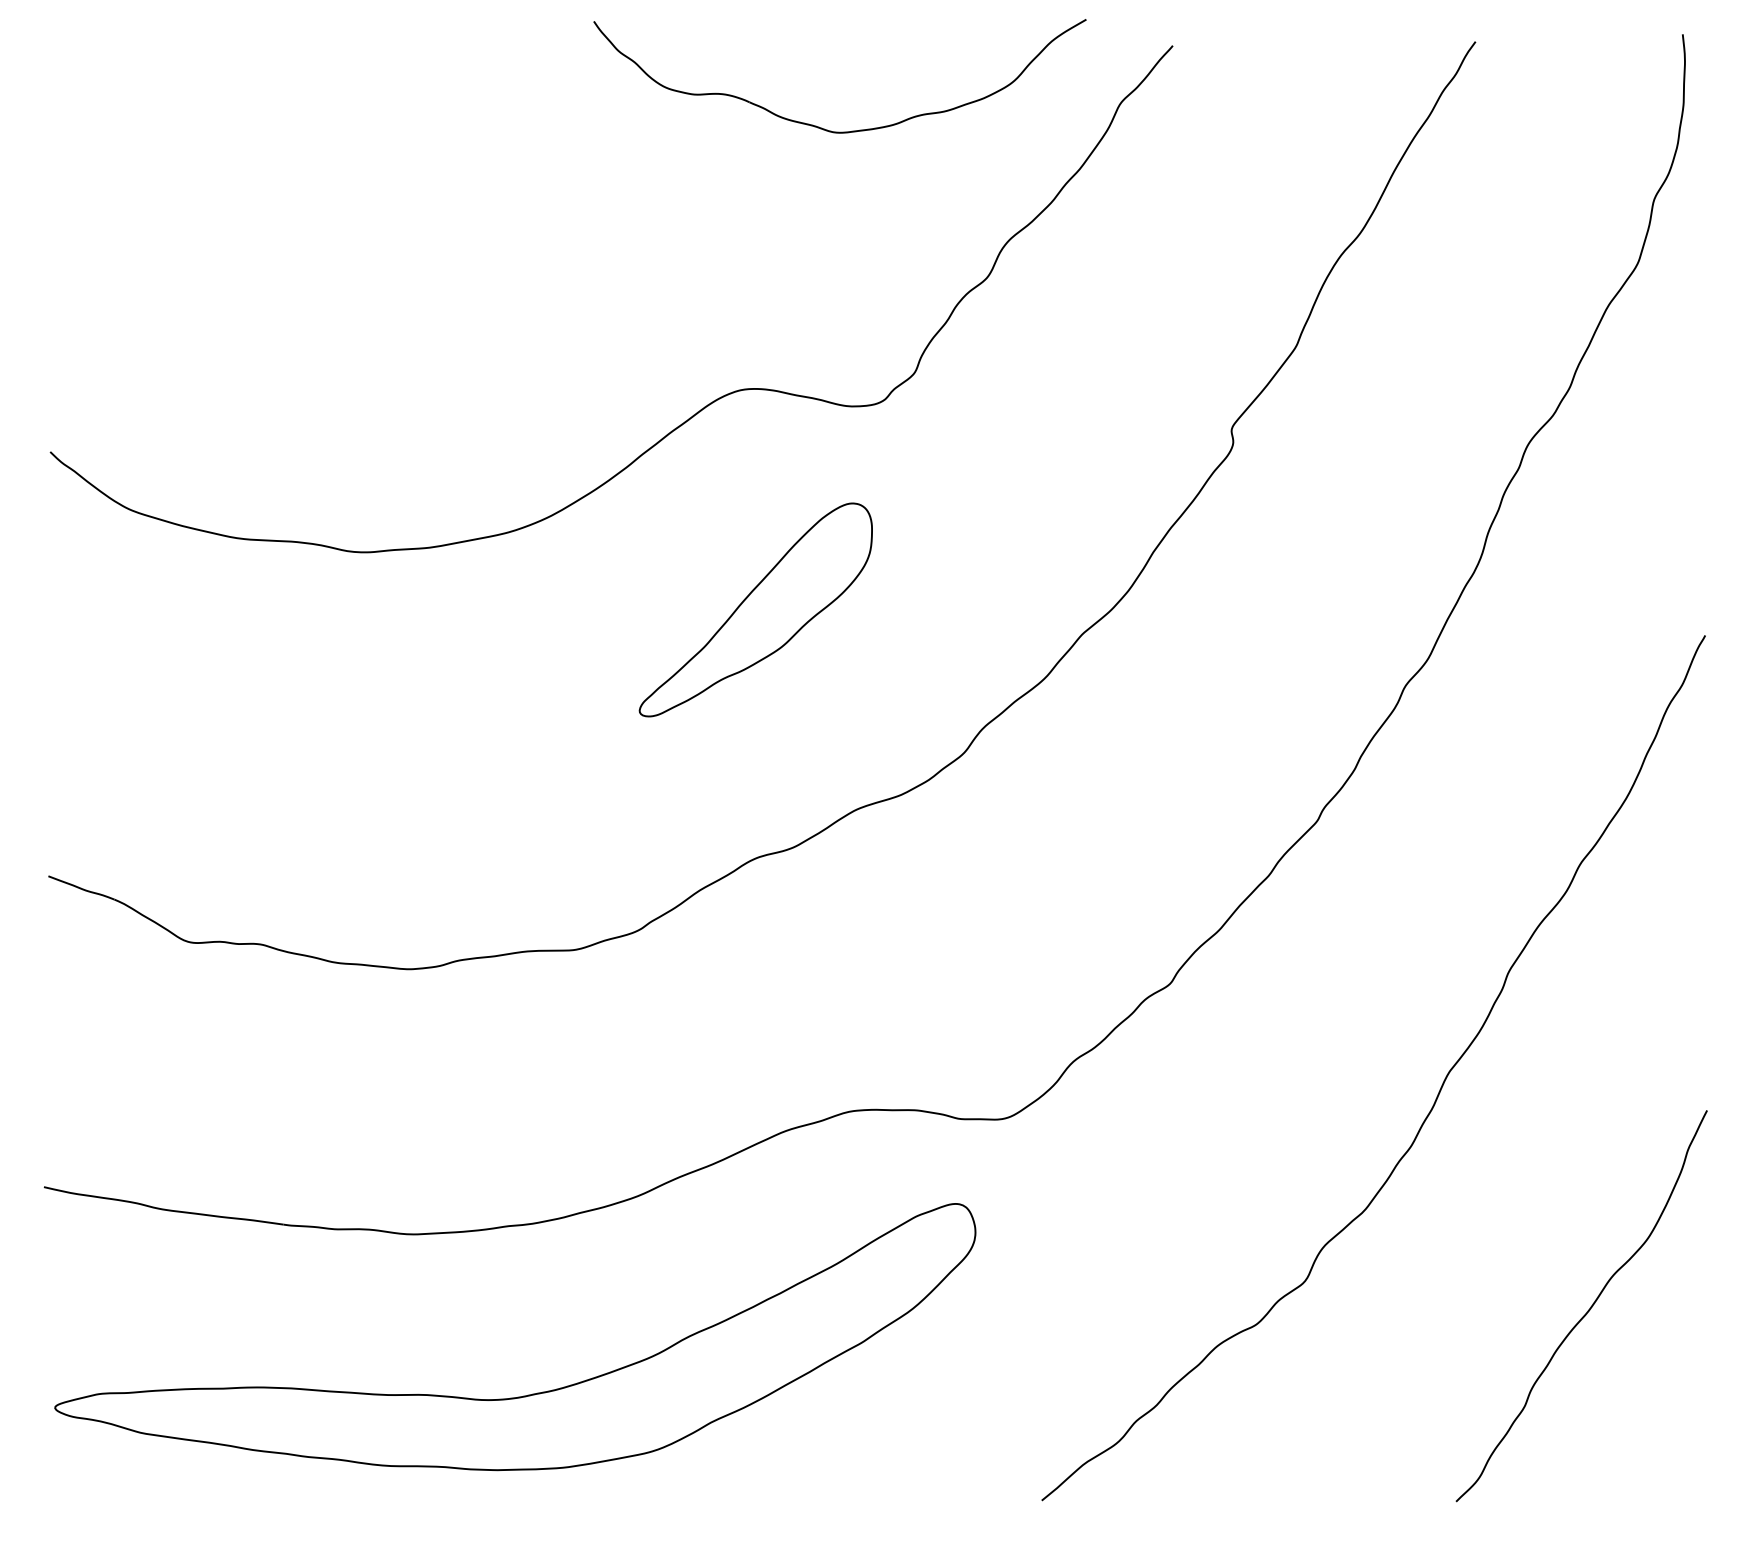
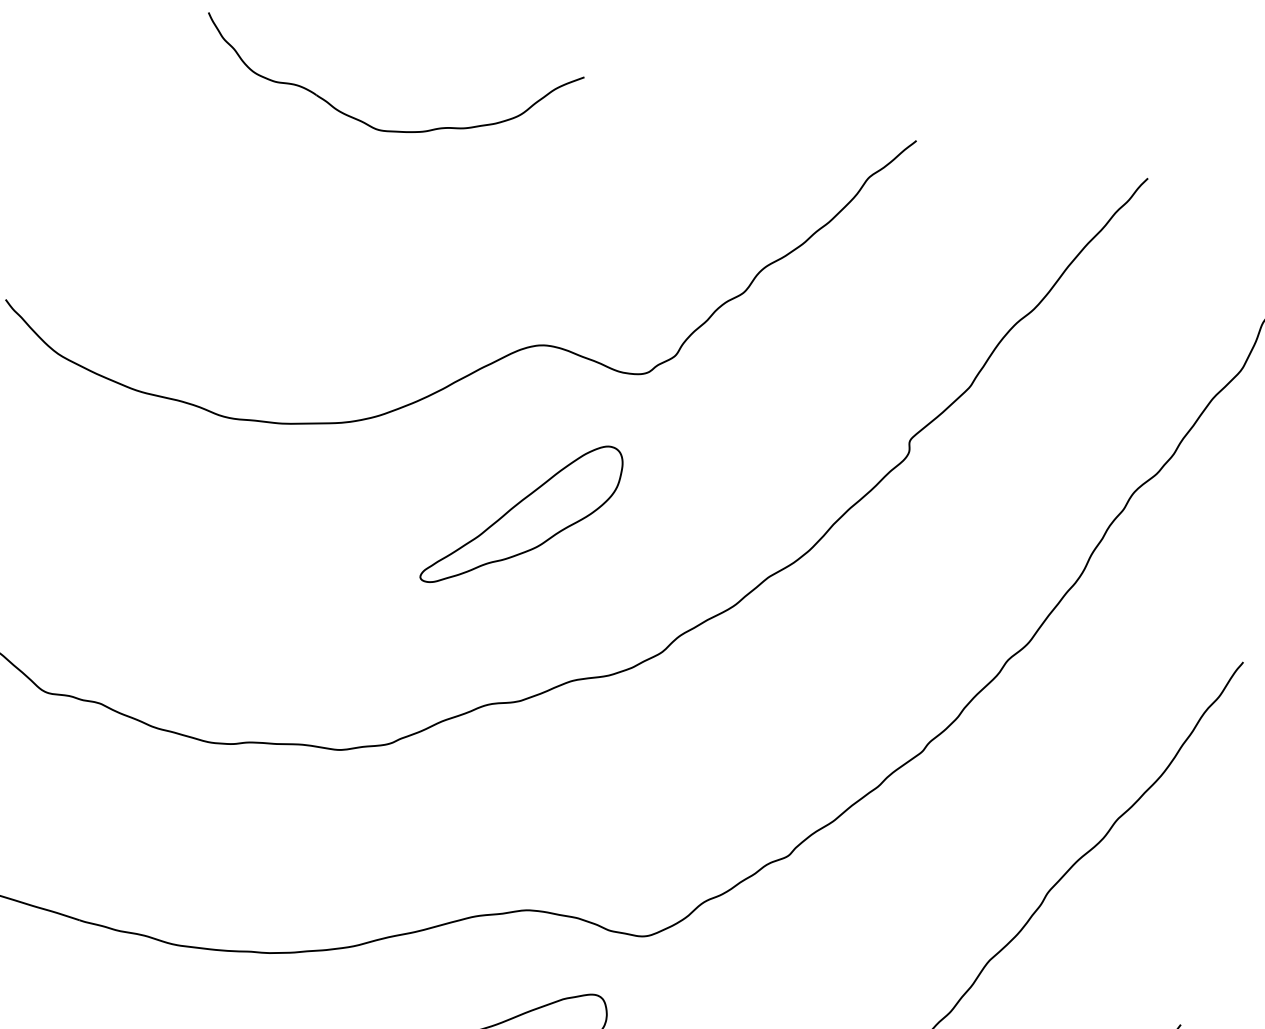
part: (819, 126) -> (366, 122), moved

